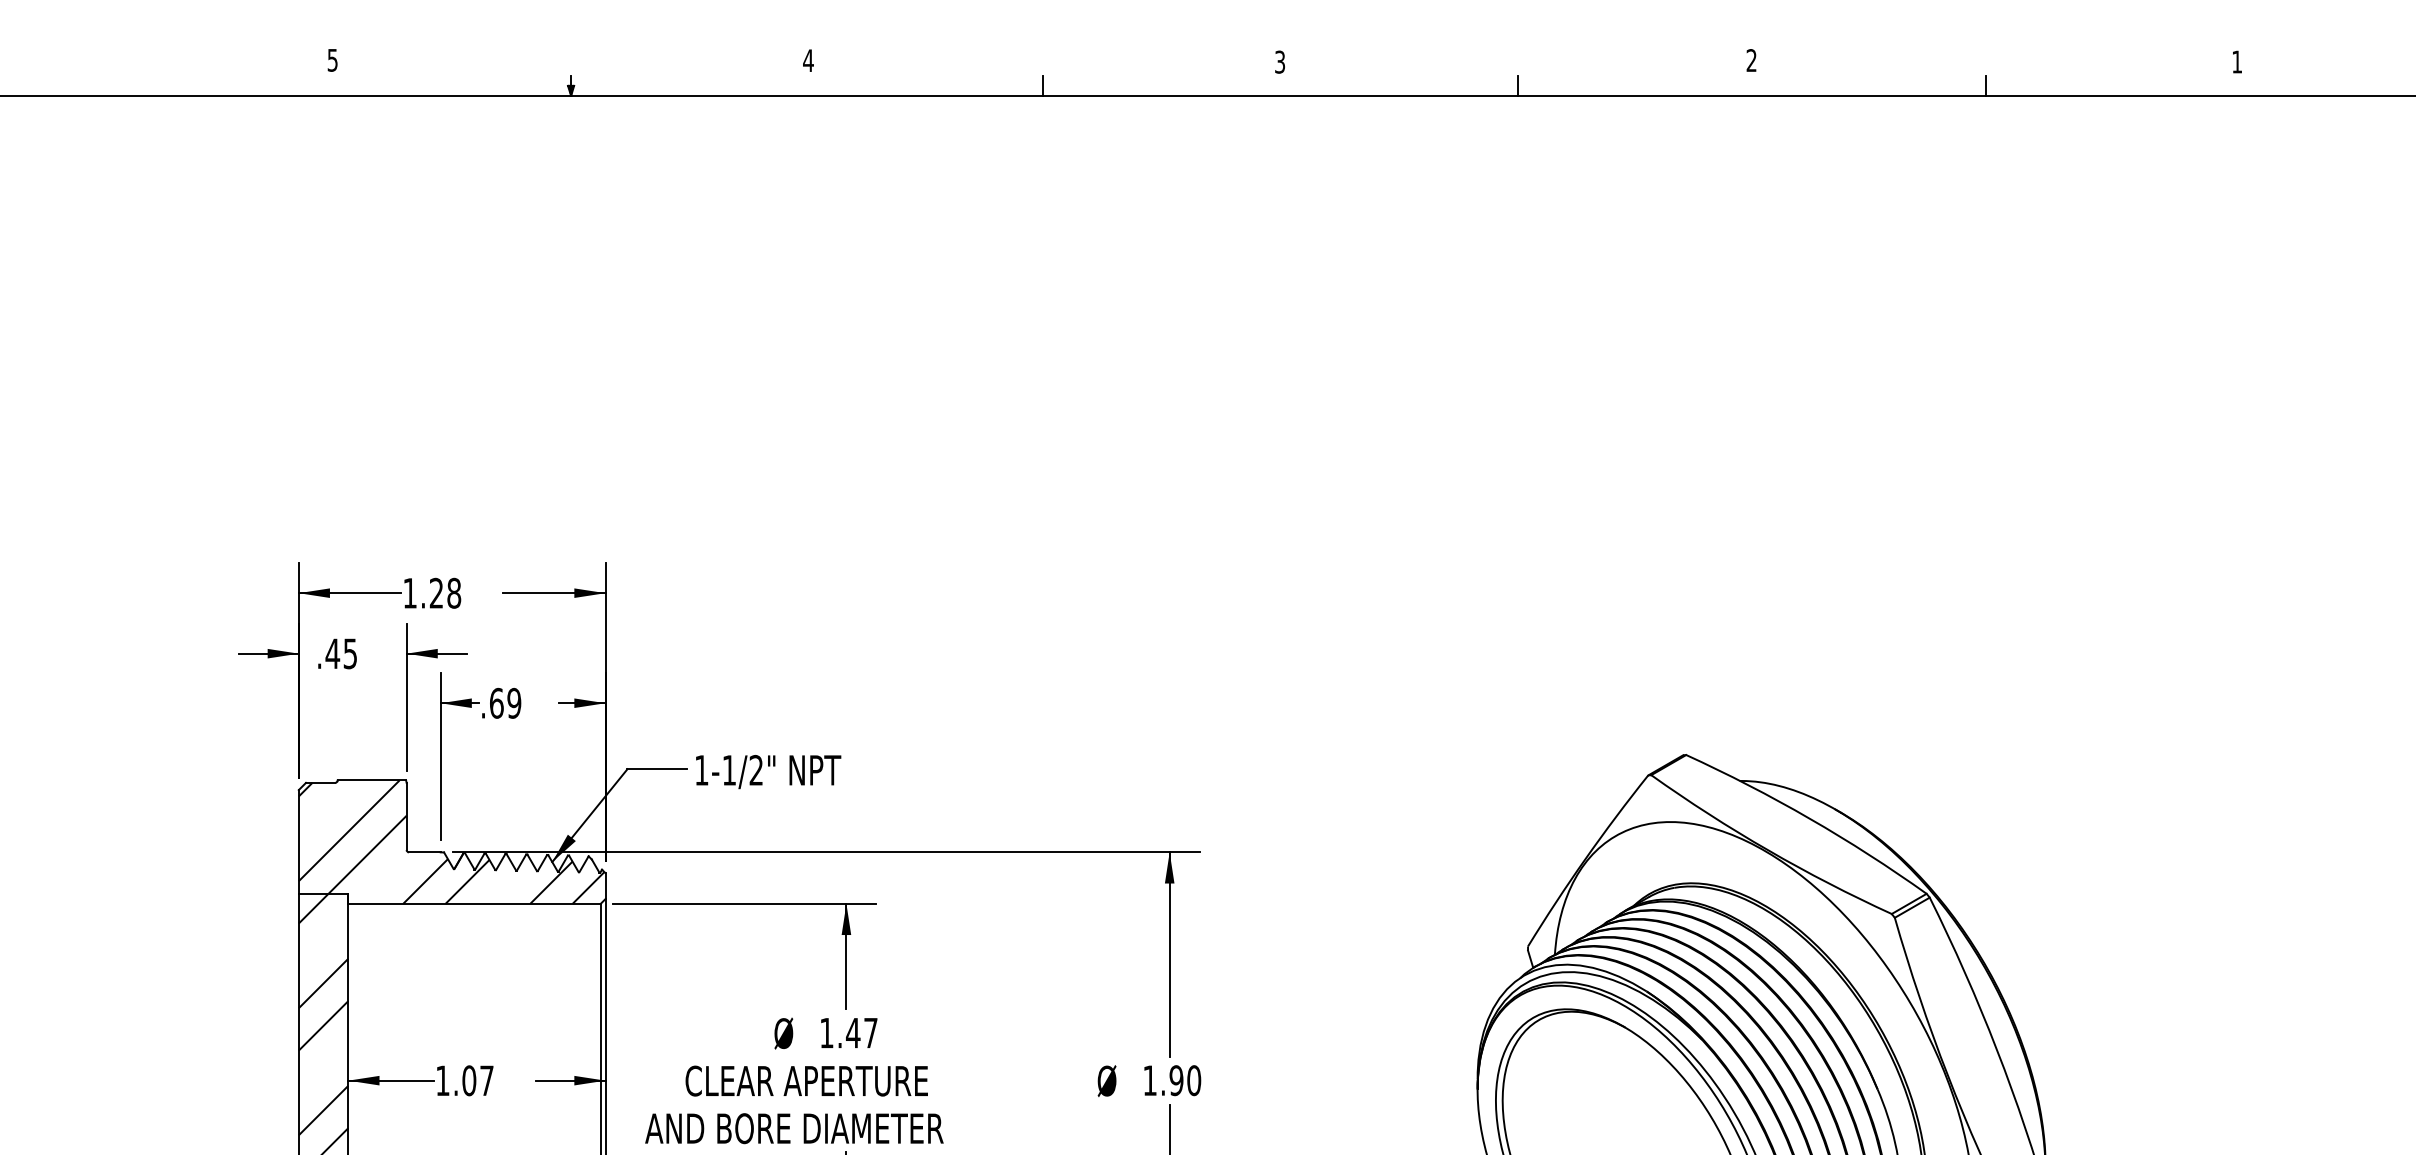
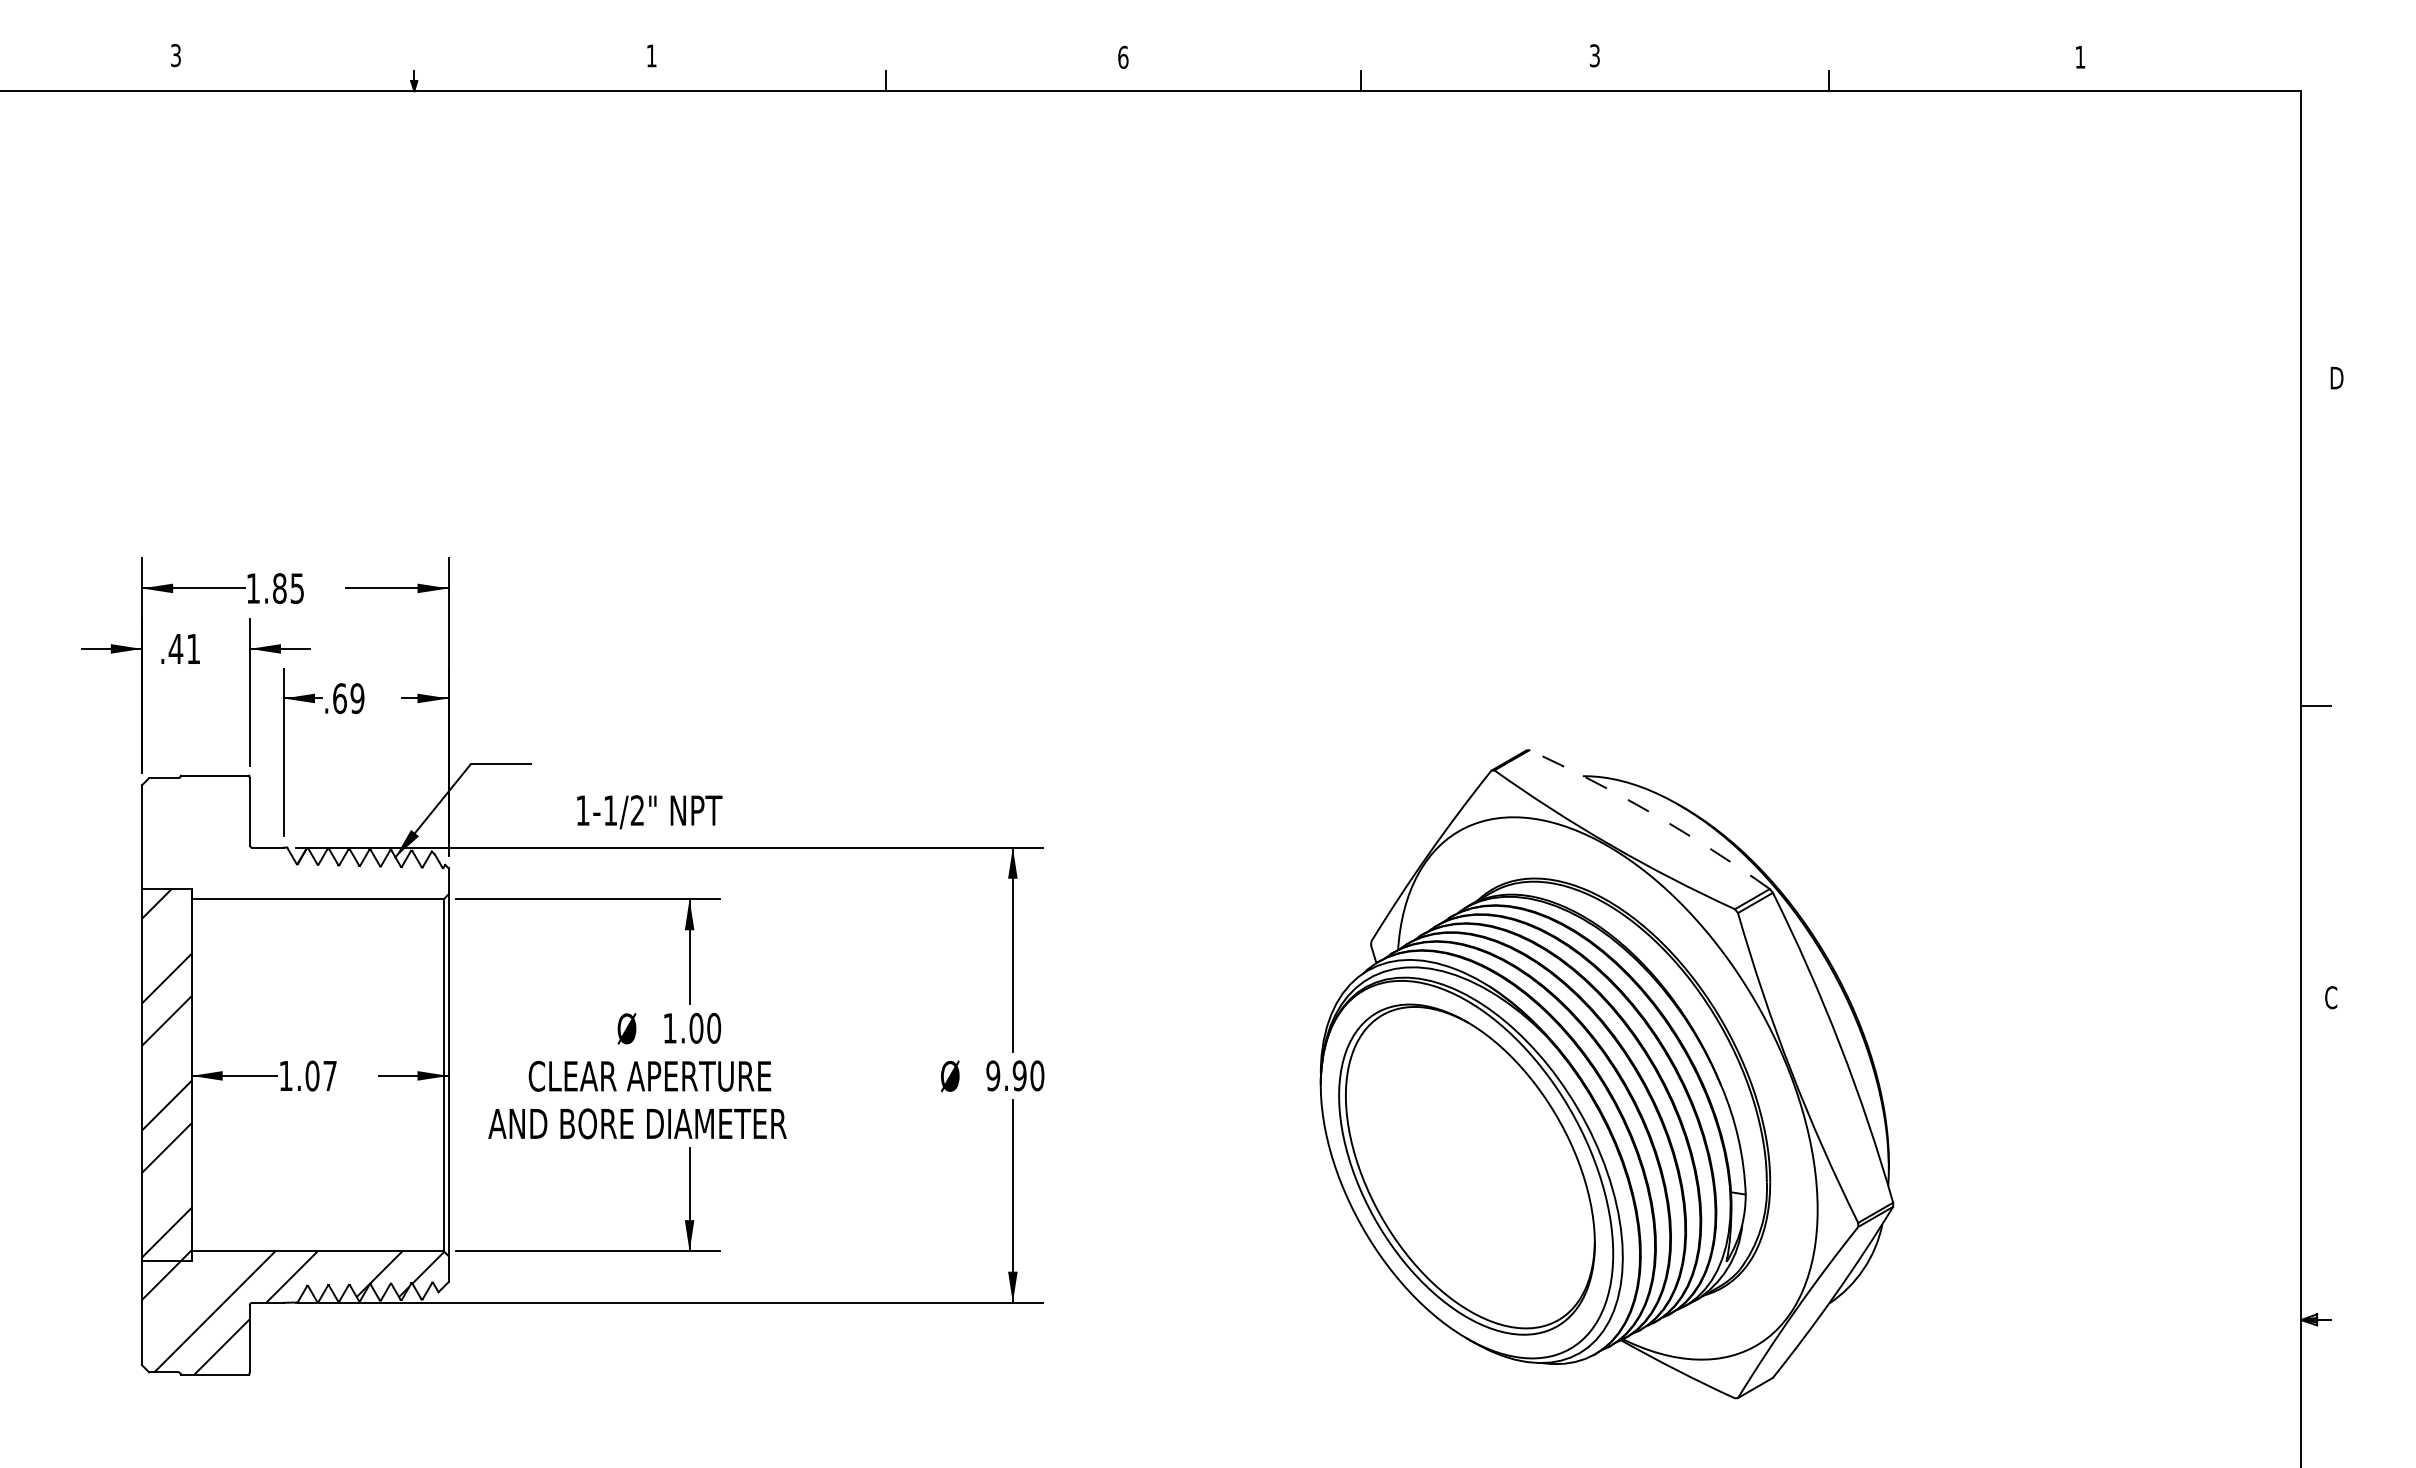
text: (332, 60) -> (175, 55), 5 -> 3
text: (808, 60) -> (651, 55), 4 -> 1
text: (1751, 60) -> (1594, 55), 2 -> 3
text: (1280, 61) -> (1123, 56), 3 -> 6
text: (445, 593) -> (288, 588), 1.28 -> 1.85
text: (350, 654) -> (193, 649), .45 -> .41
text: (768, 772) -> (649, 812), moved
arc: (1809, 818) -> (1652, 813), solid -> dashed
hatch: (451, 842) -> (294, 837), removed
text: (862, 1032) -> (705, 1027), 1.47 -> 1.00
text: (1150, 1080) -> (993, 1075), 1.90 -> 9.90

